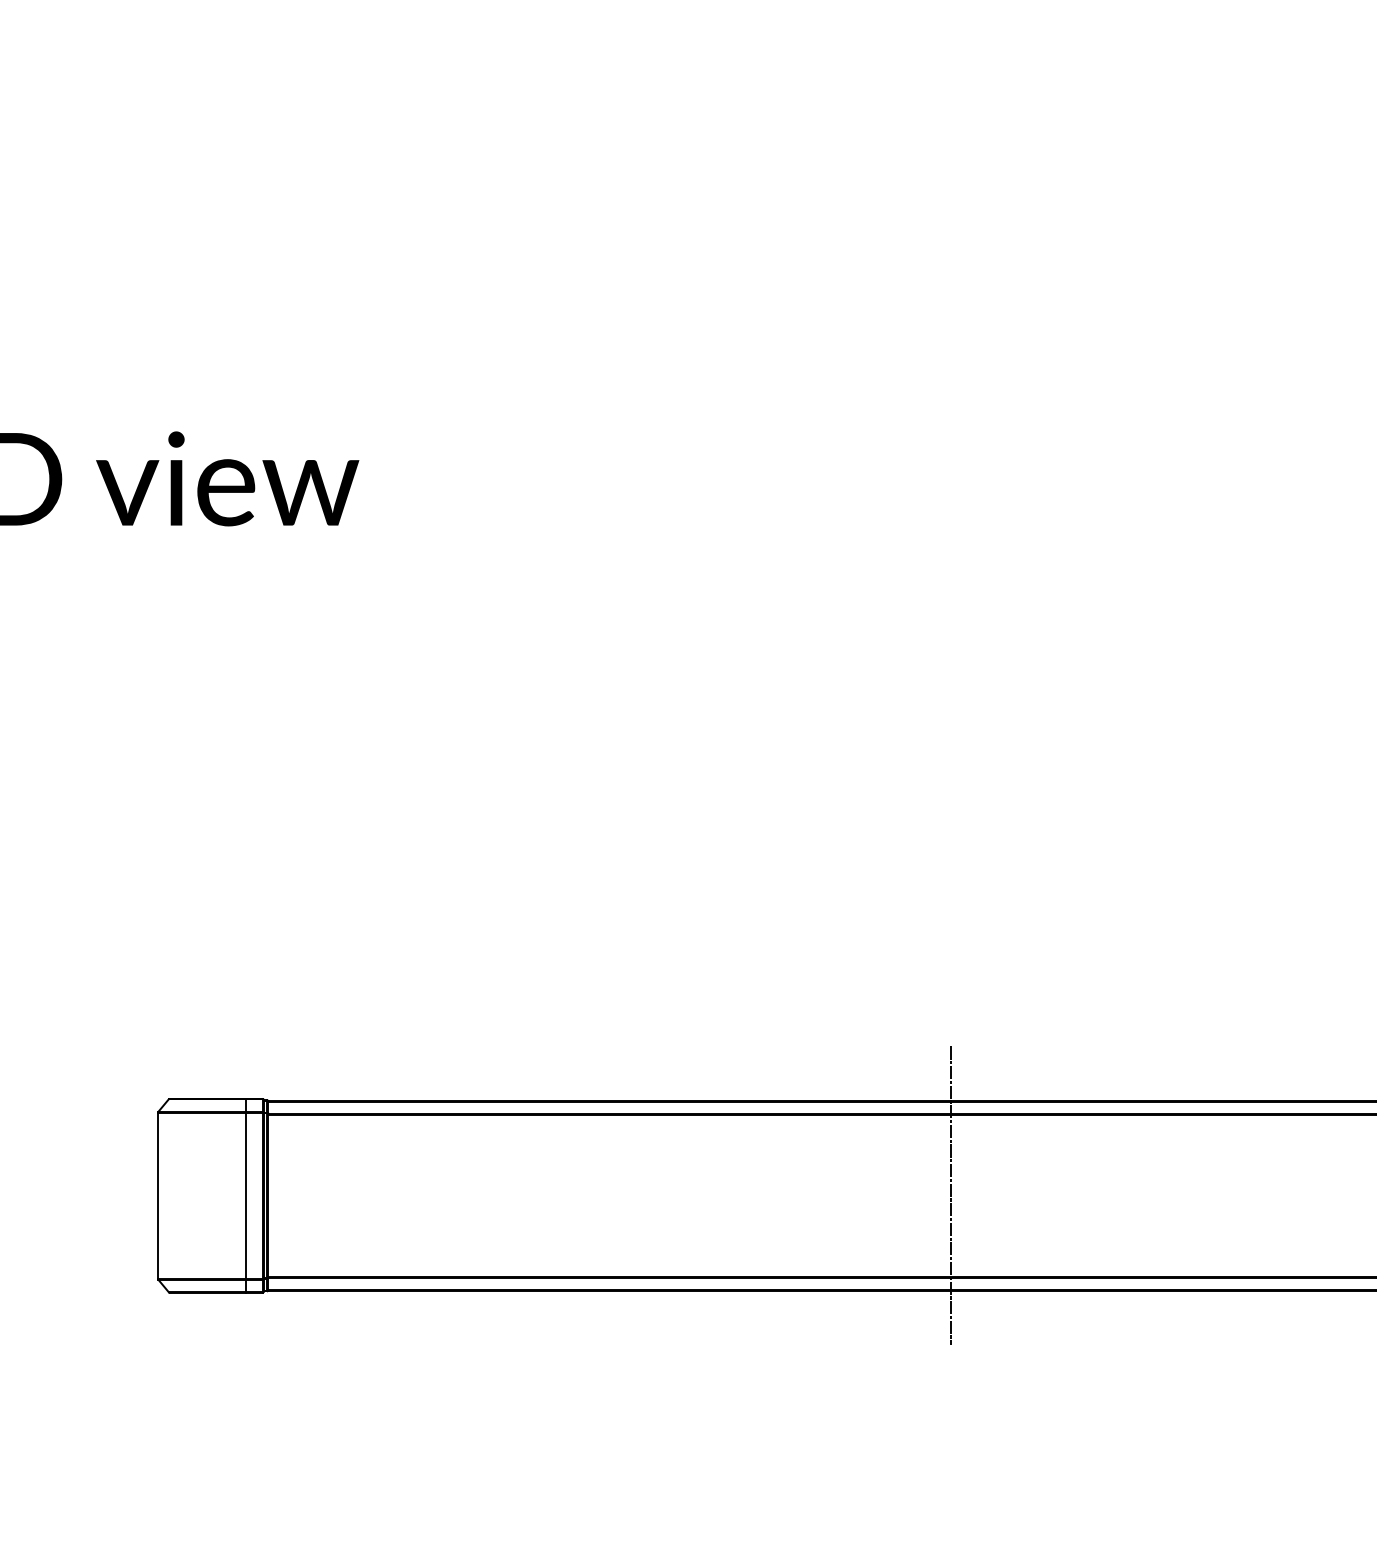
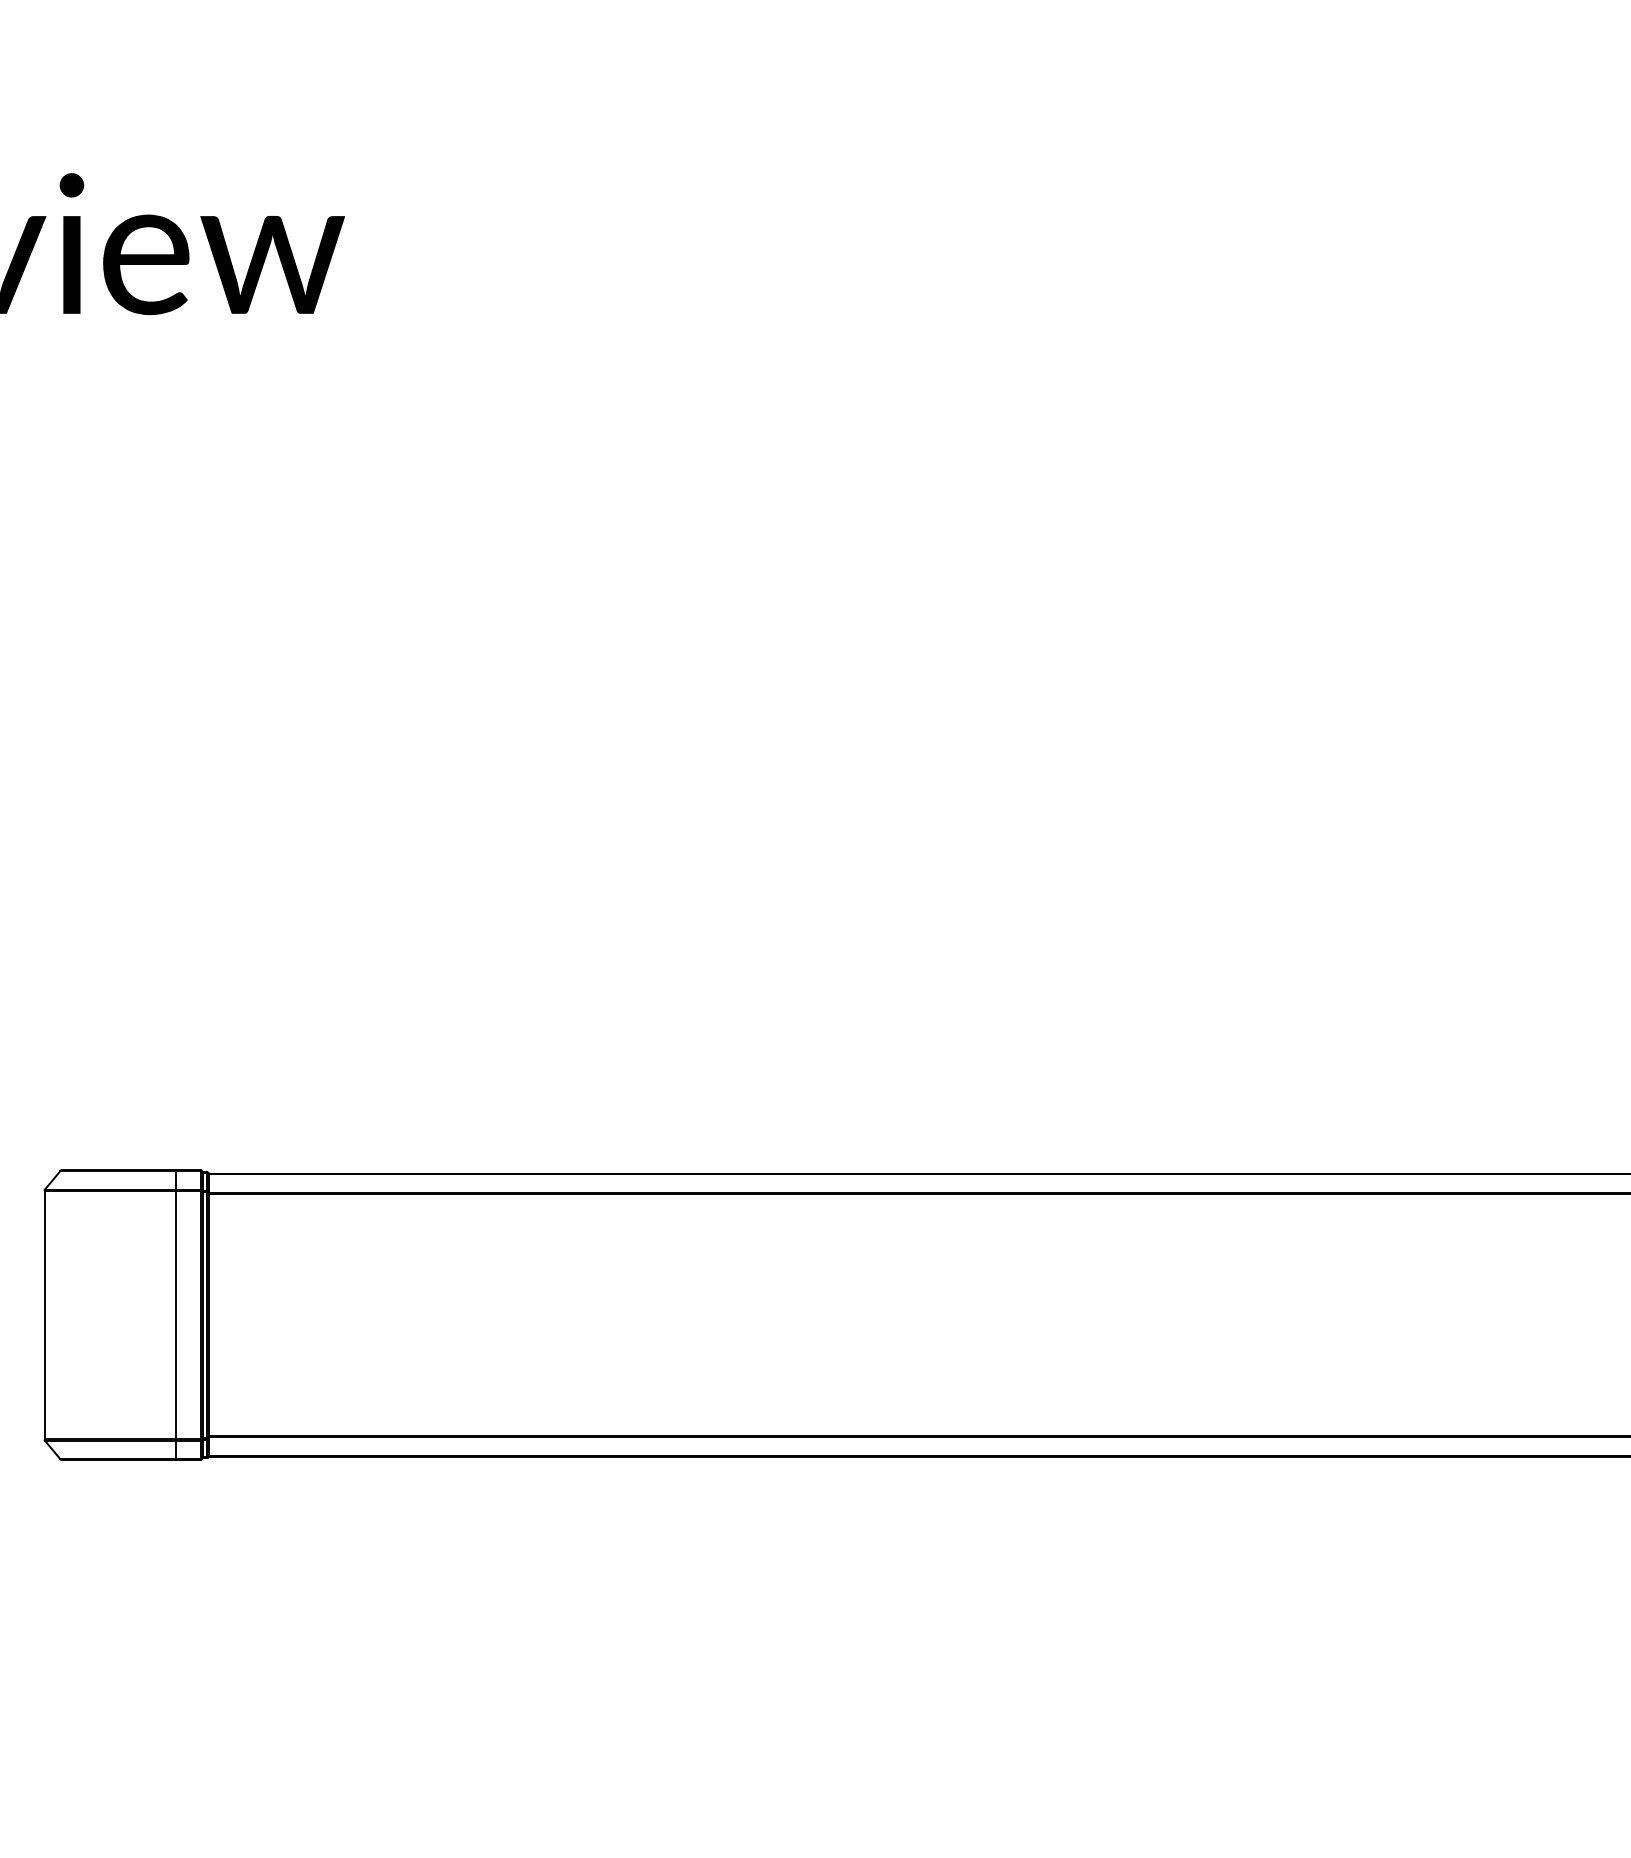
line: (951, 1195) -> (1229, 1314), removed

